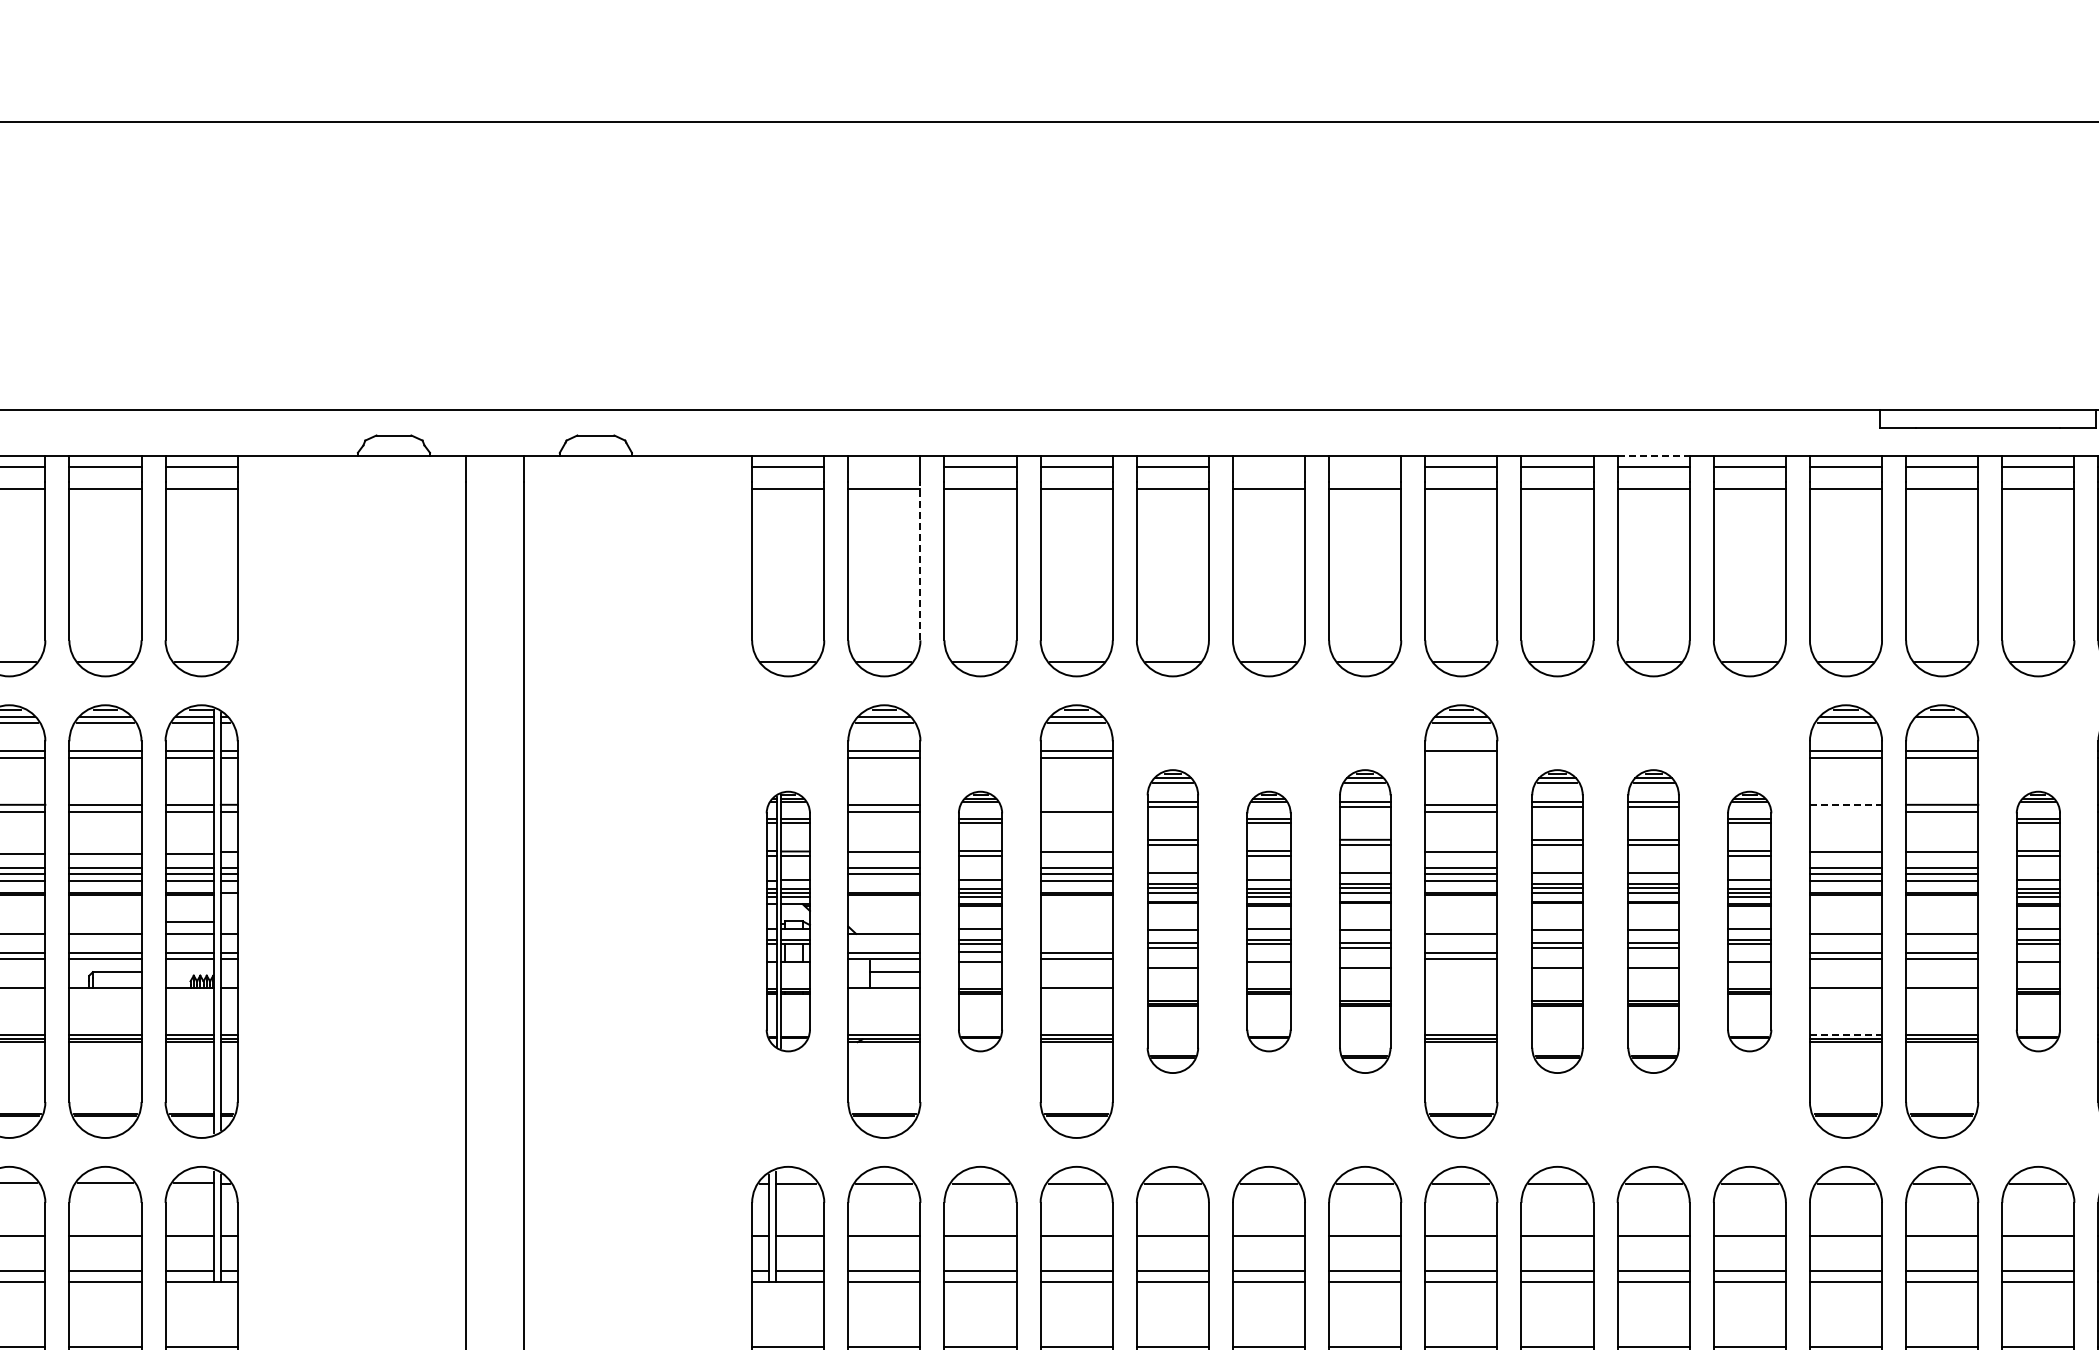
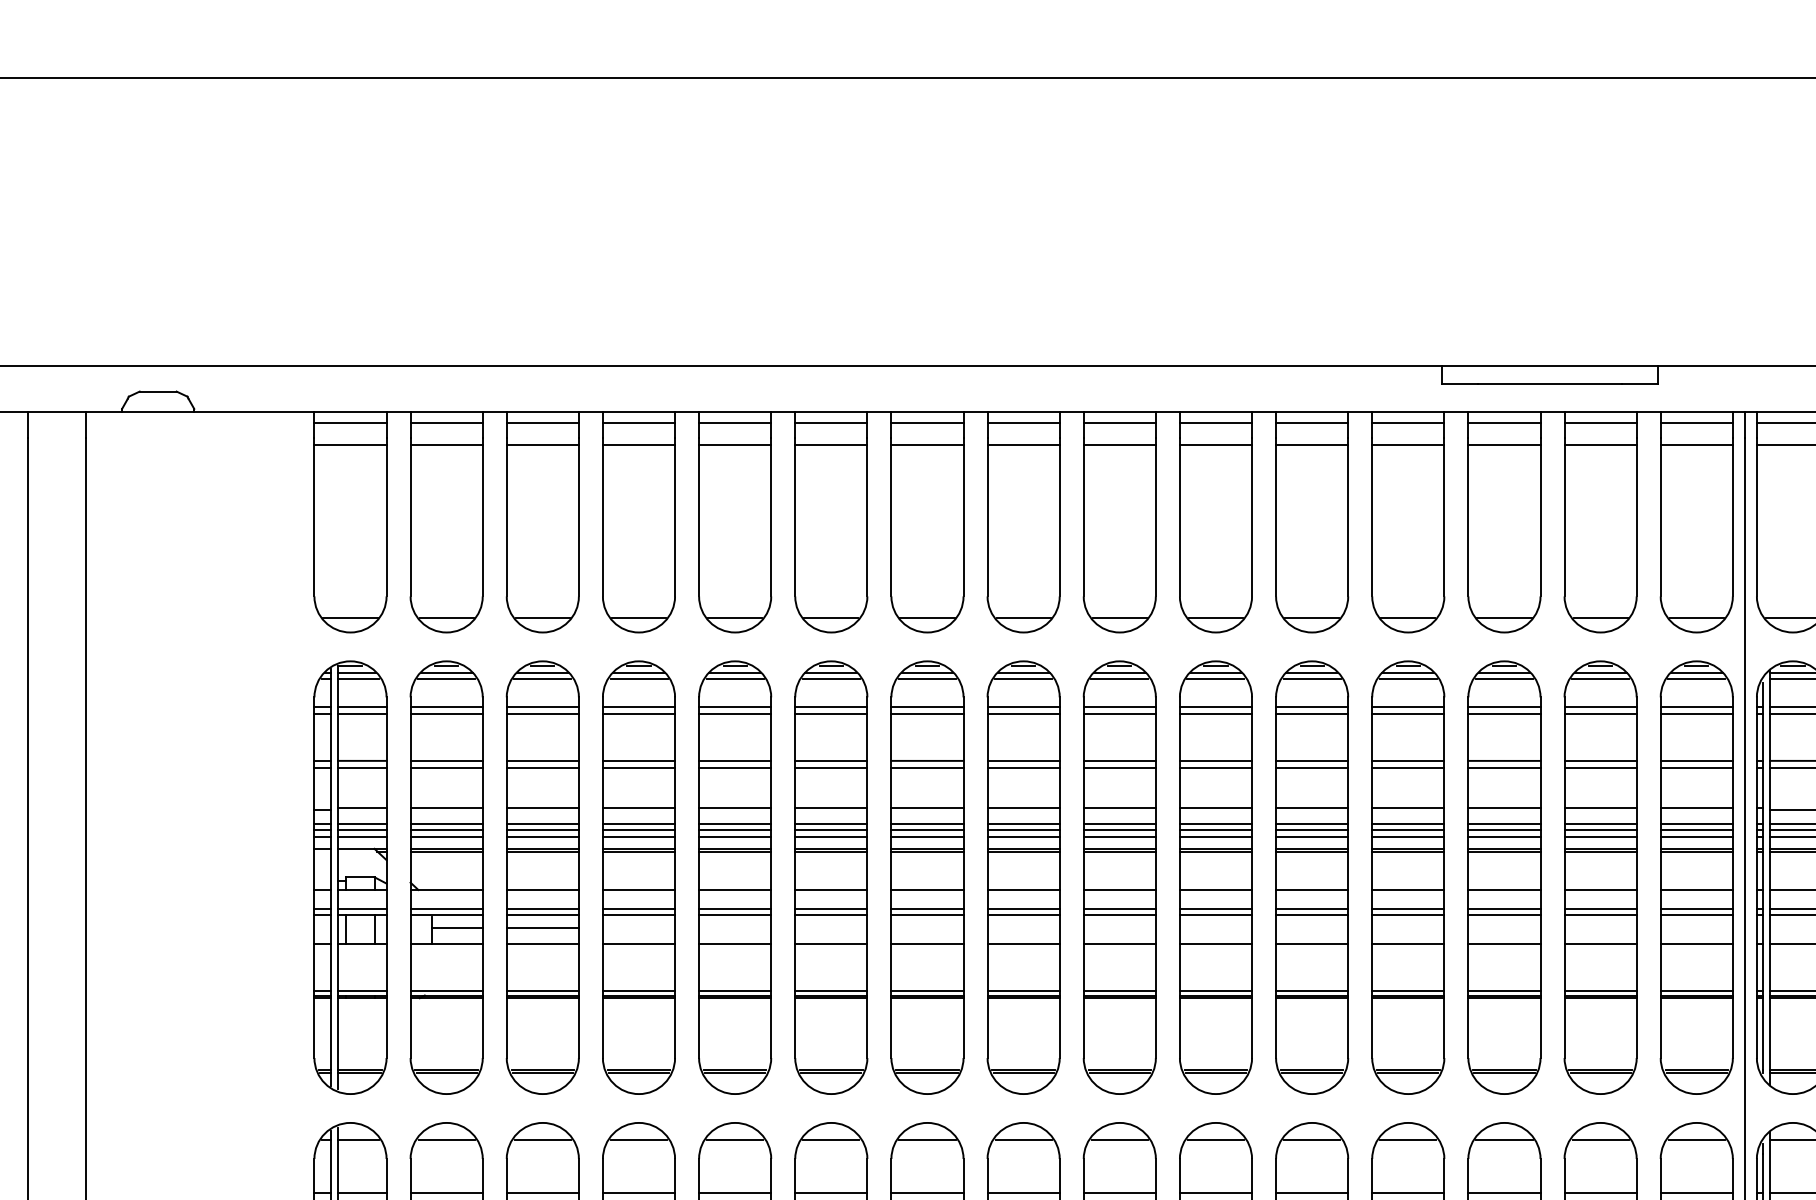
line: (1654, 455) -> (1216, 411), dashed -> solid
line: (884, 467) -> (446, 423), added
line: (1268, 467) -> (830, 423), added
line: (1365, 467) -> (927, 423), added
line: (920, 560) -> (482, 516), dashed -> solid
line: (1941, 723) -> (1503, 679), added
line: (1461, 758) -> (1023, 714), added
line: (1076, 804) -> (638, 760), added
line: (1846, 804) -> (1408, 760), dashed -> solid
line: (1845, 812) -> (1407, 768), added
line: (884, 880) -> (446, 836), added
part: (788, 921) -> (350, 877), size x1.67
part: (980, 921) -> (542, 877), size x1.67
part: (1172, 921) -> (734, 877), size x1.43
part: (1268, 921) -> (830, 877), size x1.67
part: (1365, 921) -> (927, 877), size x1.43
part: (1557, 921) -> (1119, 877), size x1.43
part: (1653, 921) -> (1215, 877), size x1.43
part: (1749, 921) -> (1311, 877), size x1.67
part: (2038, 921) -> (1600, 877), size x1.67
line: (1076, 933) -> (638, 889), added
line: (1461, 988) -> (1023, 944), added
line: (1846, 1034) -> (1408, 990), dashed -> solid

